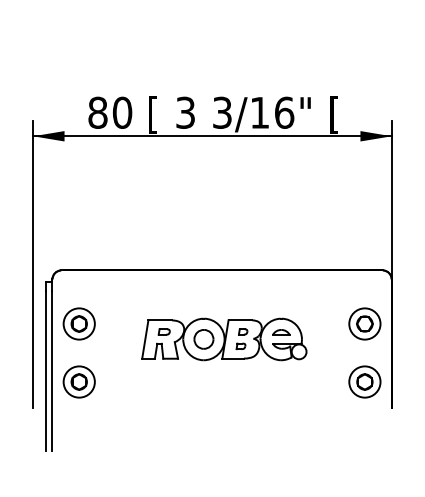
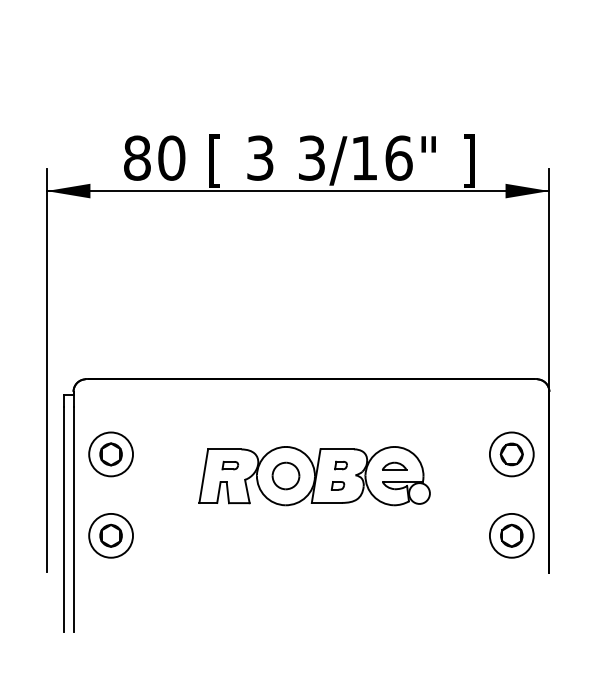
text: (334, 114) -> (469, 160), [ -> ]

